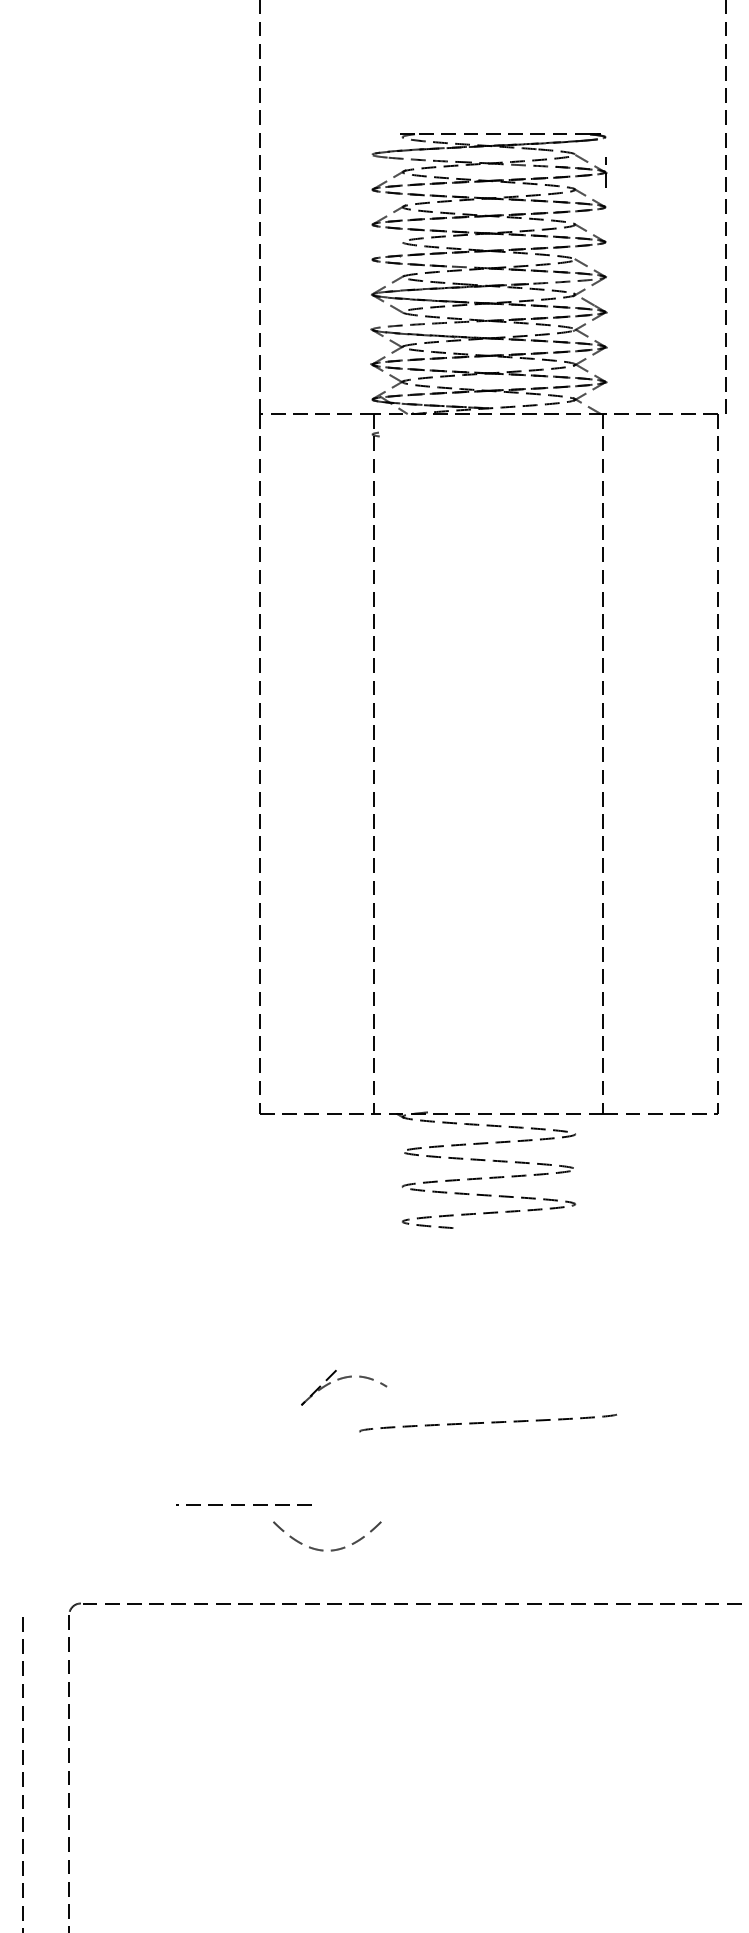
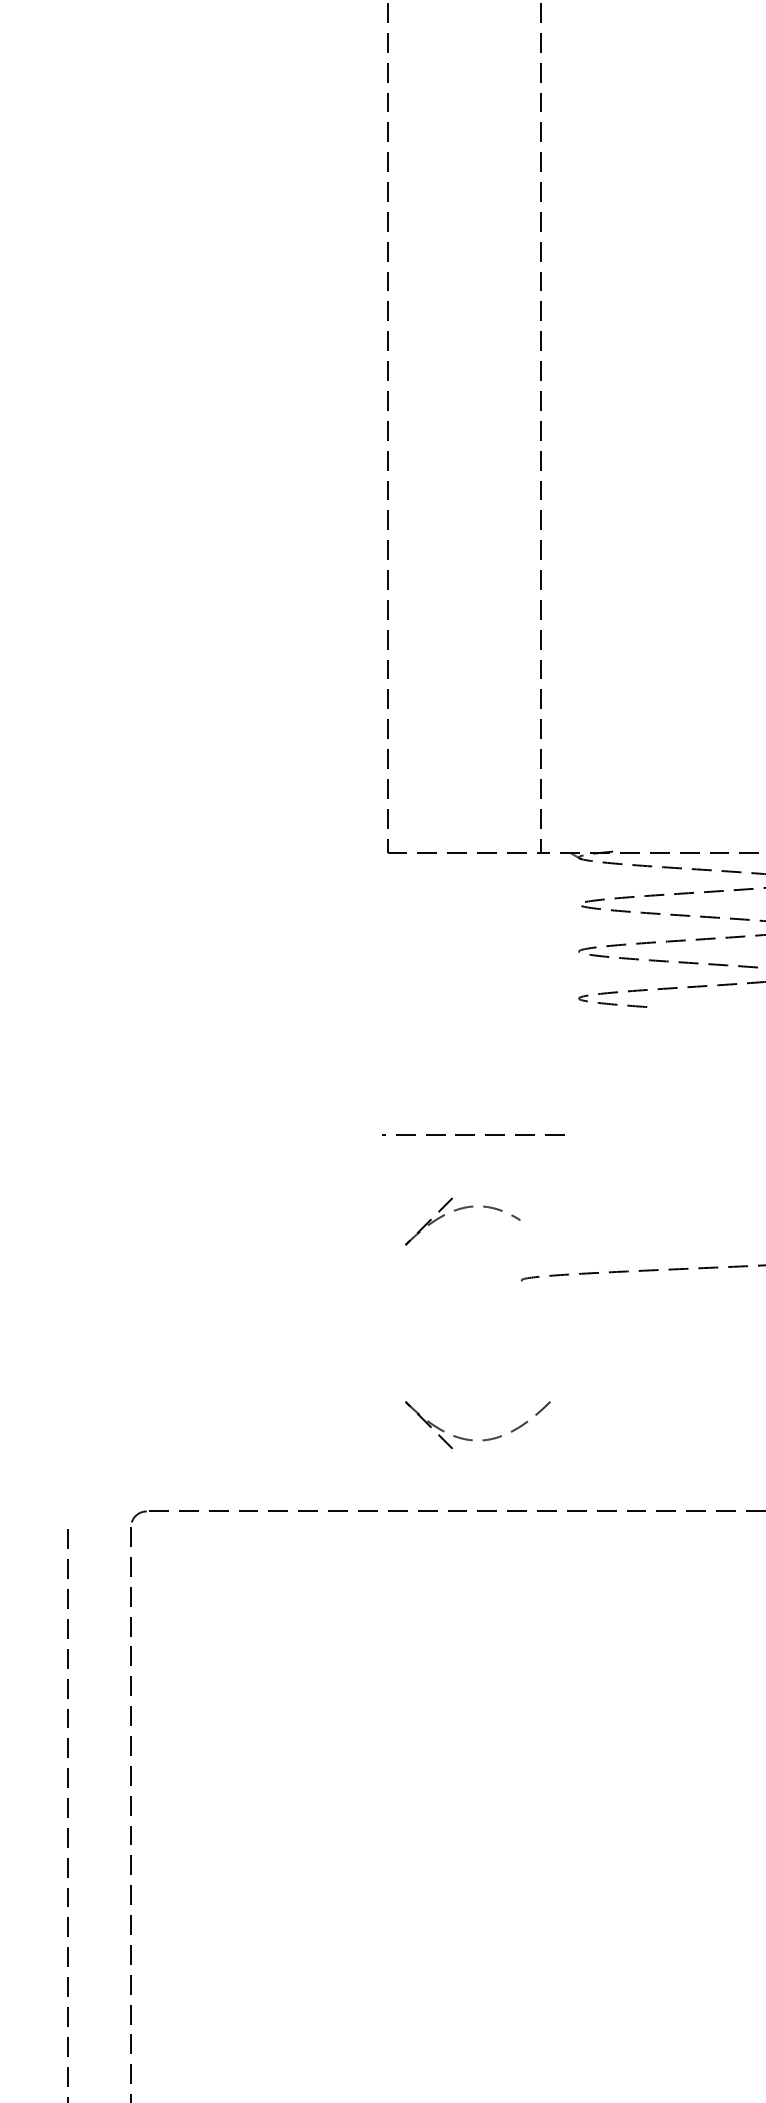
part: (342, 1379) -> (460, 1210), moved
line: (243, 1504) -> (472, 1135), moved
line: (290, 1538) -> (428, 1424), added

